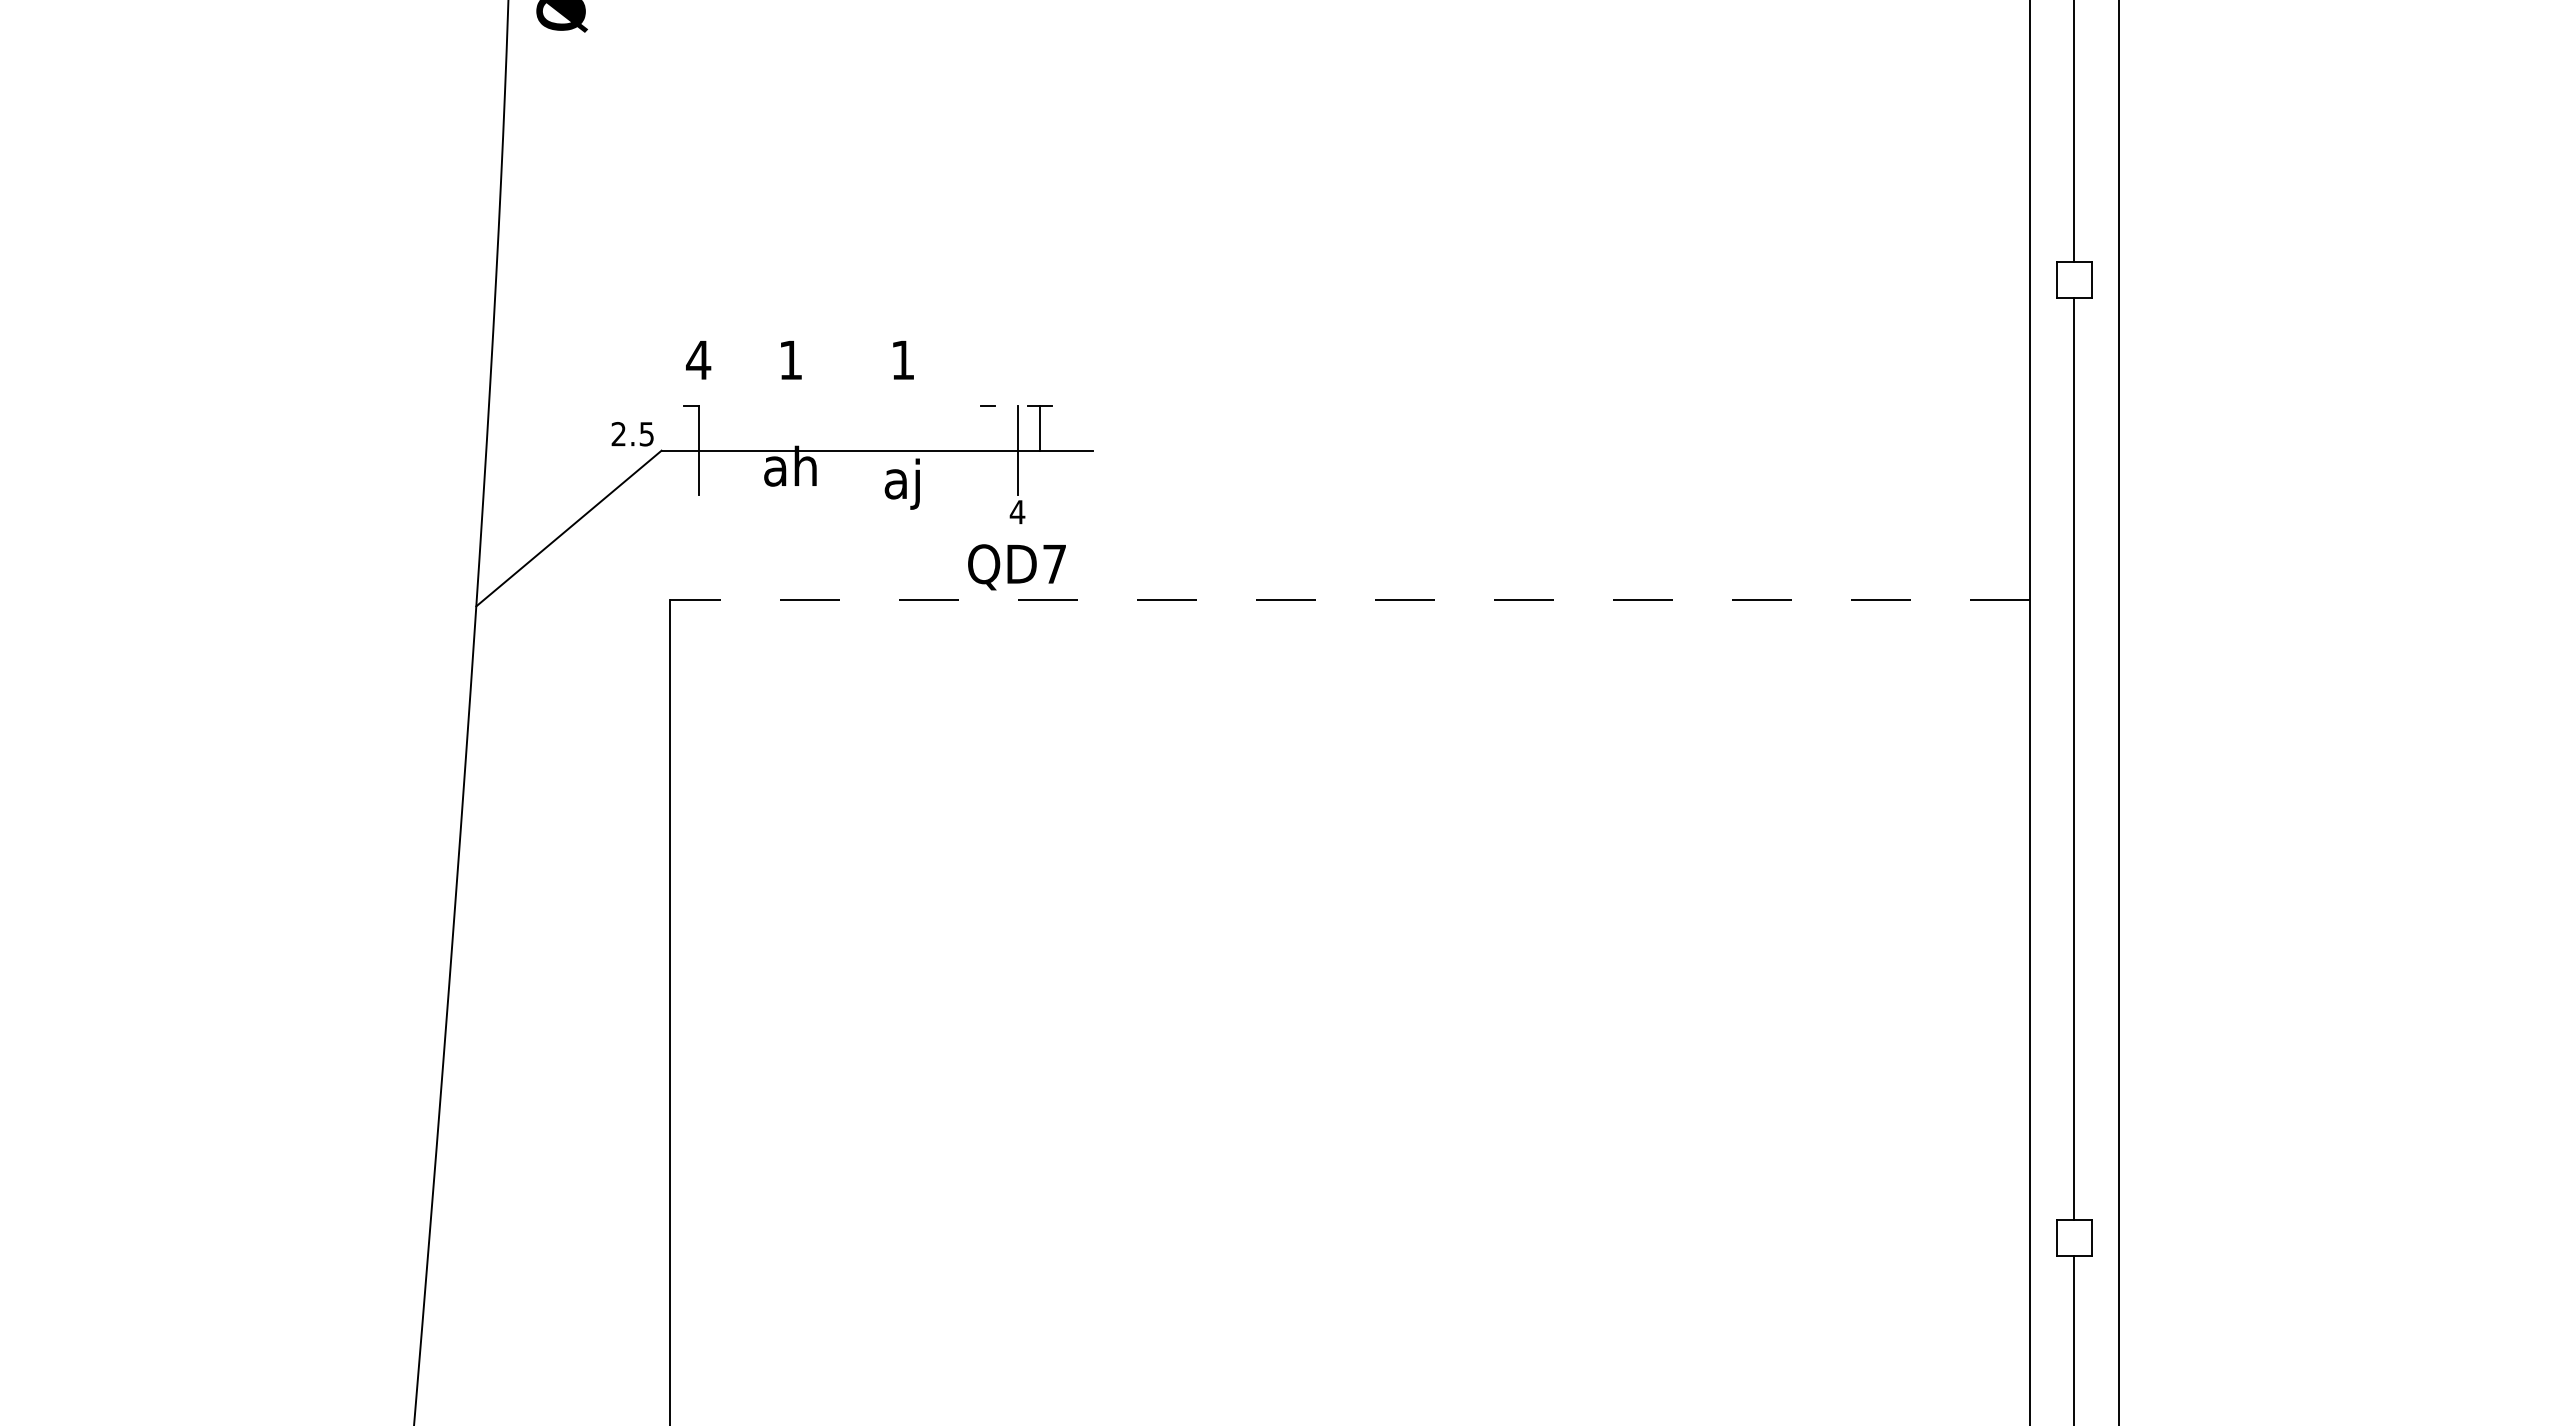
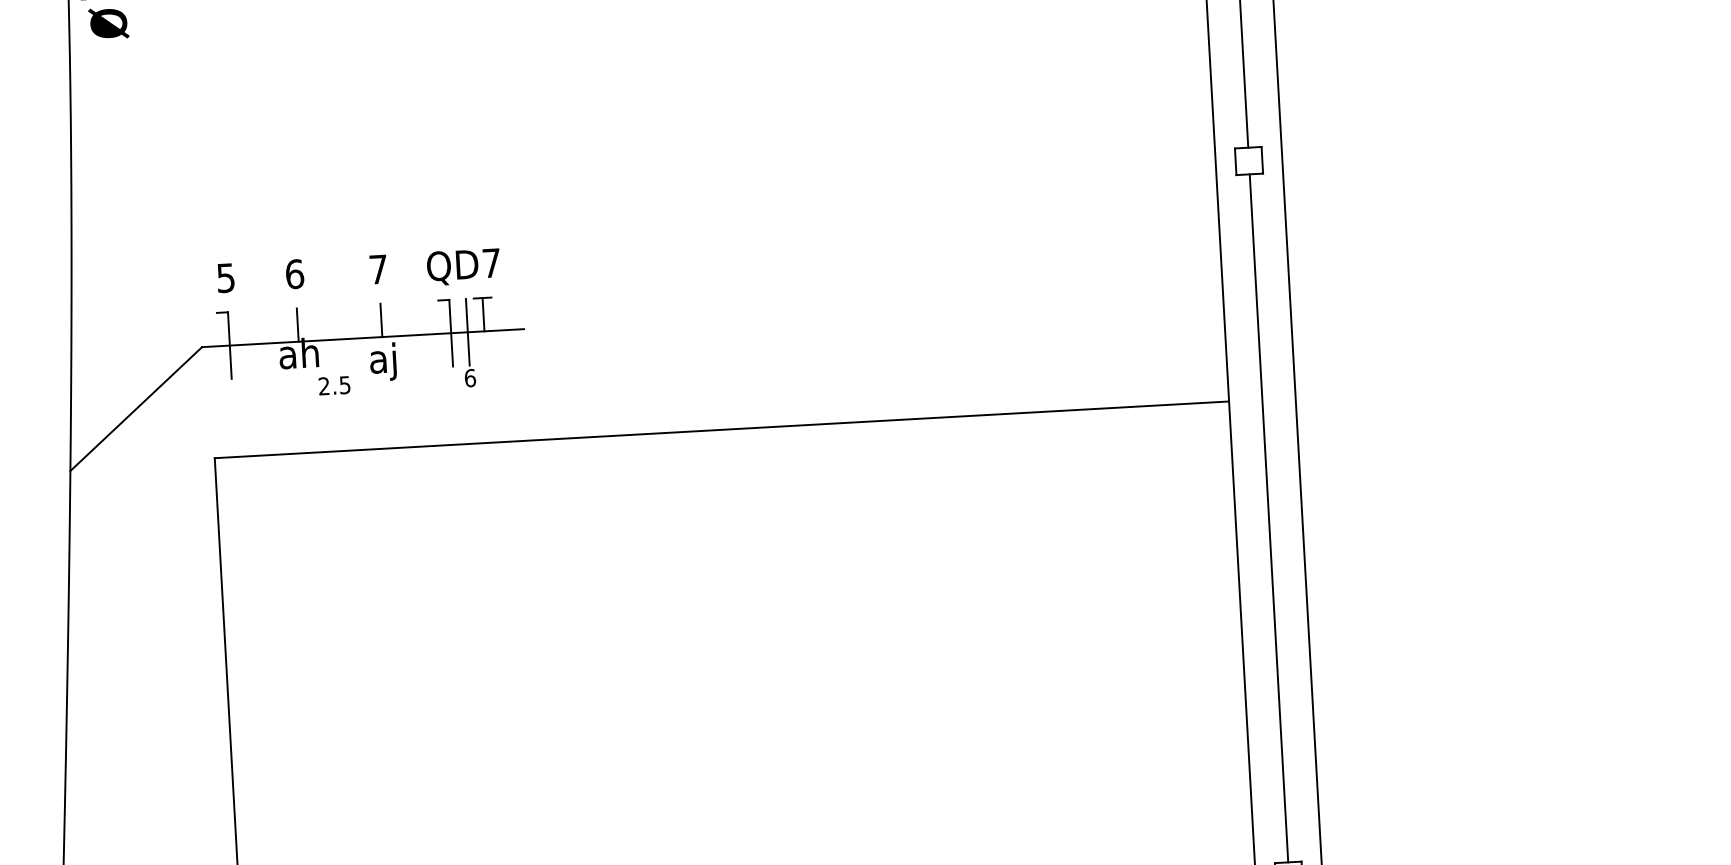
text: (902, 359) -> (378, 269), 1 -> 7
text: (698, 360) -> (225, 278), 4 -> 5
text: (791, 360) -> (295, 274), 1 -> 6
line: (791, 428) -> (298, 325), added
line: (903, 428) -> (381, 320), added
text: (632, 434) -> (334, 385), moved
line: (995, 450) -> (451, 333), added
text: (1017, 512) -> (470, 378), 4 -> 6
text: (1016, 567) -> (463, 267), moved
line: (1349, 600) -> (721, 430), dashed -> solid

